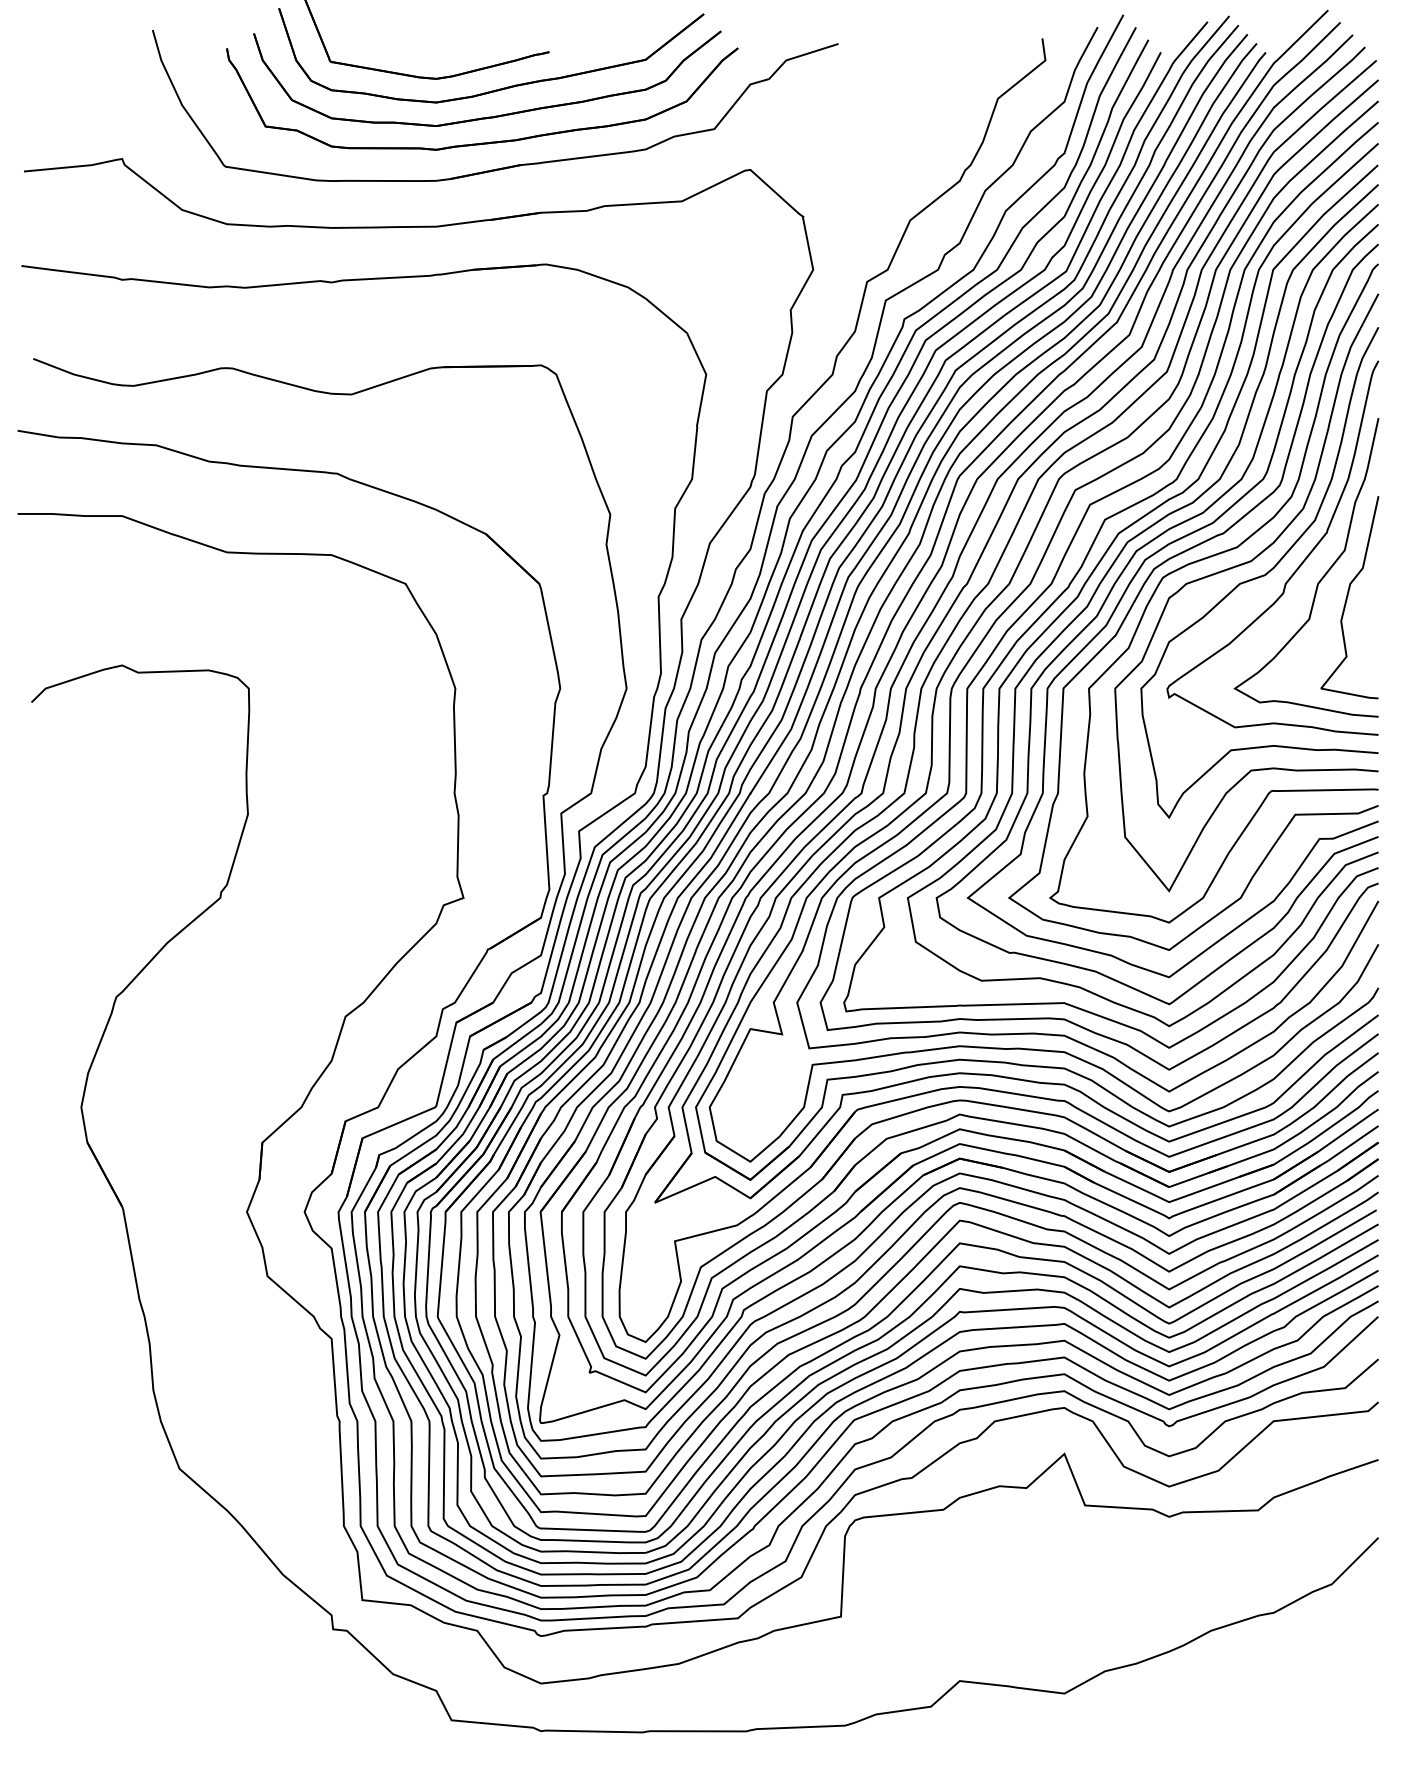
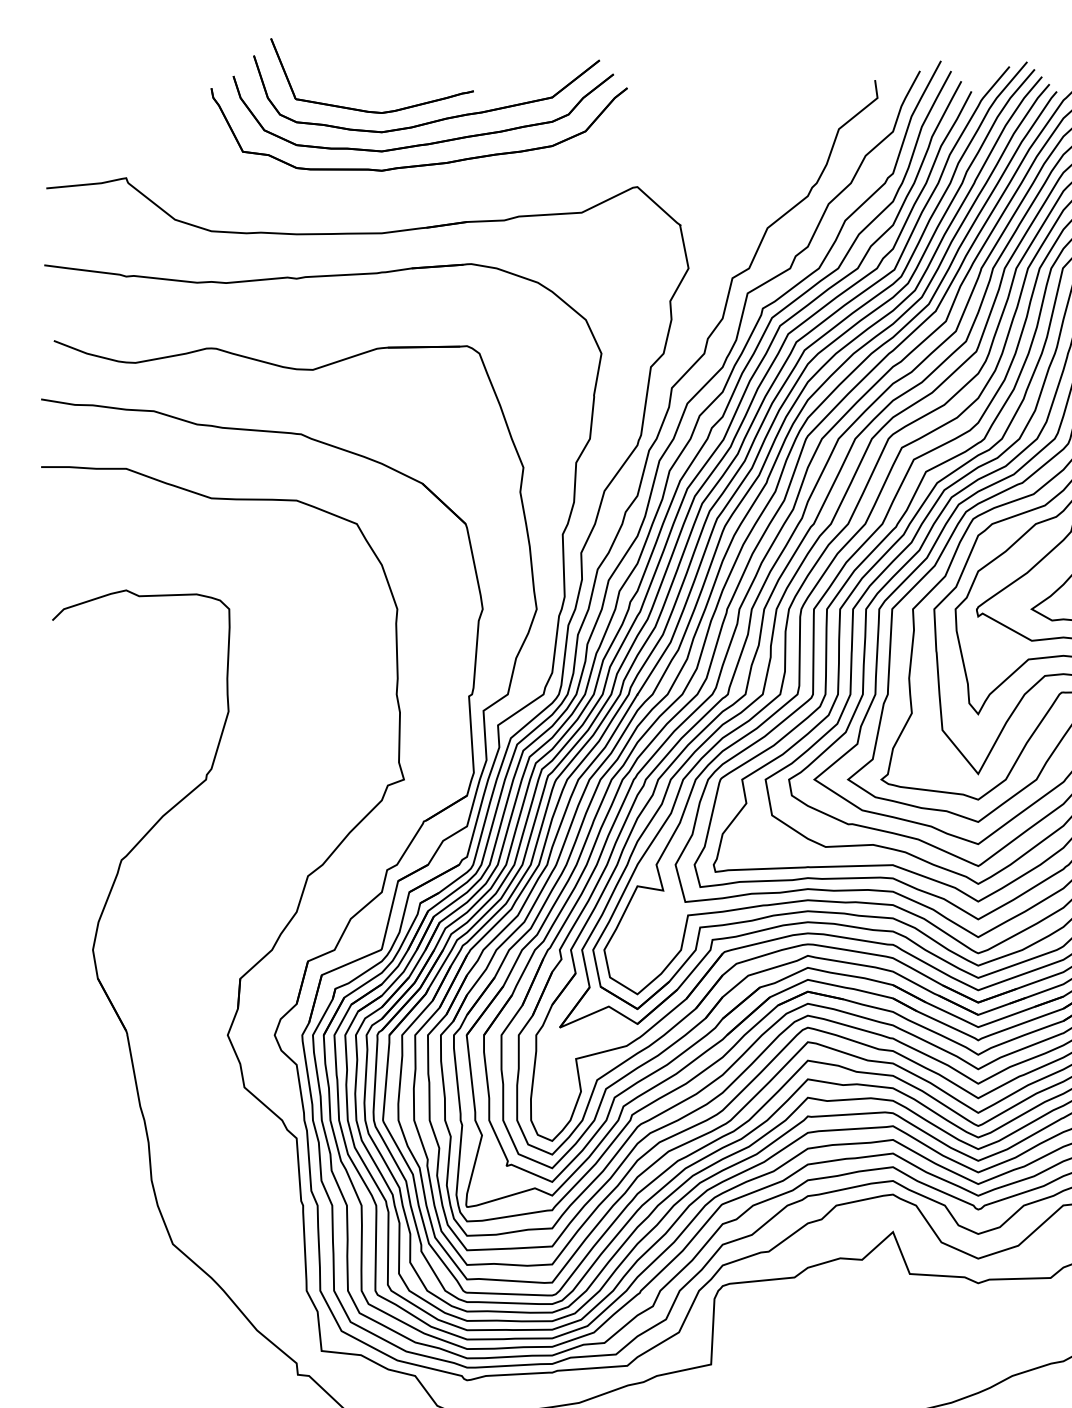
part: (506, 166) -> (438, 184), removed

